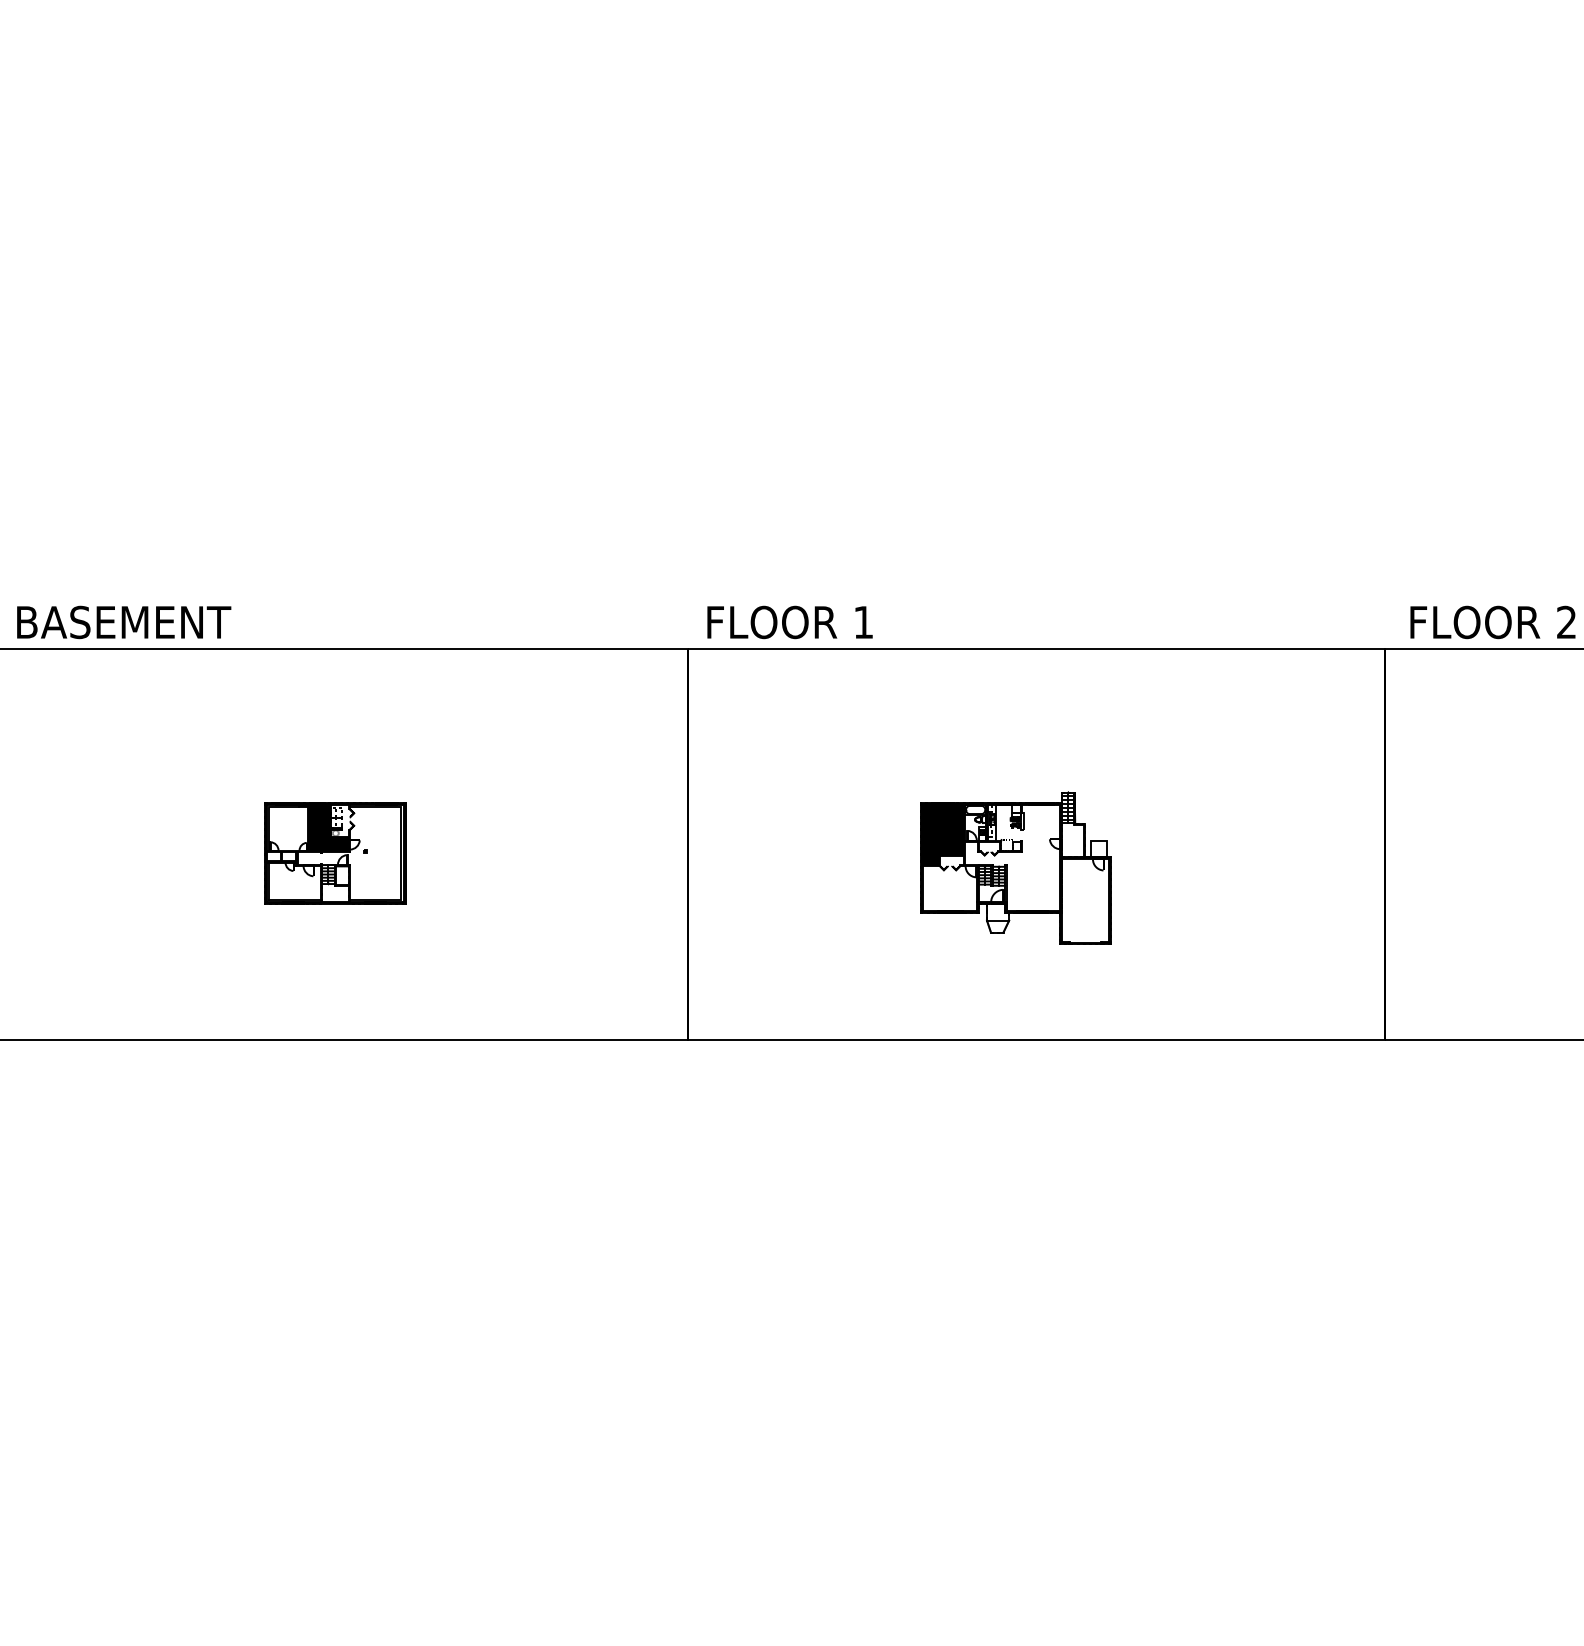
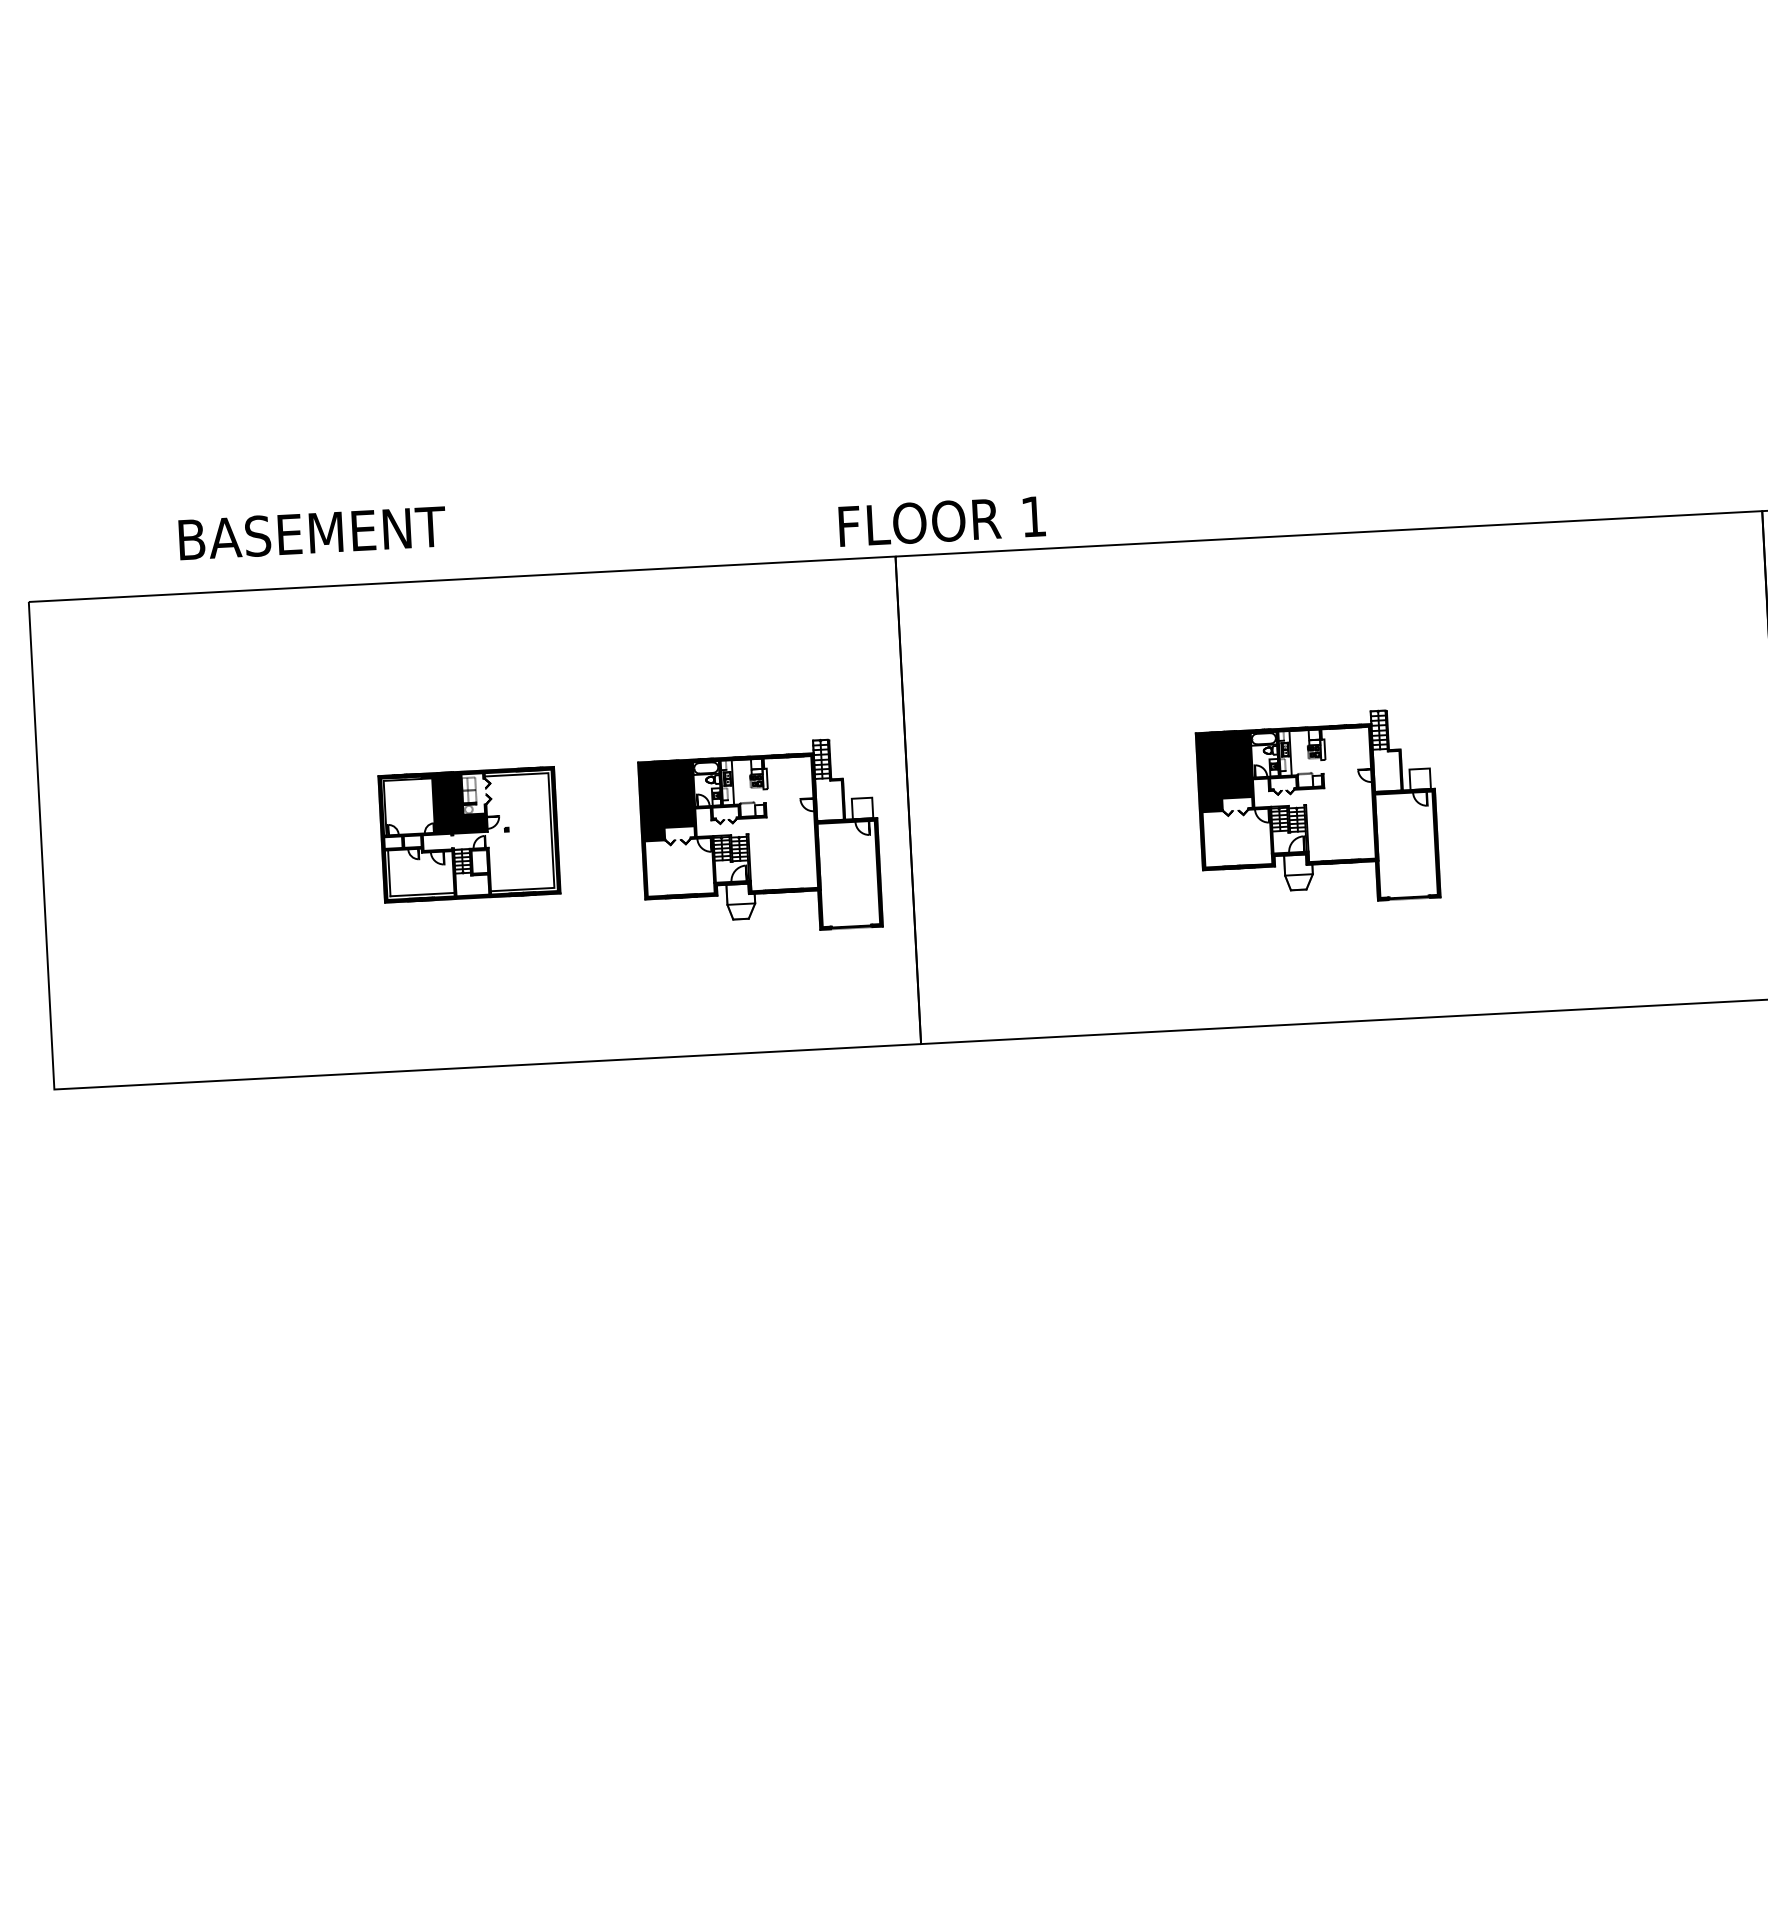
text: (124, 622) -> (312, 533), moved
text: (789, 622) -> (941, 521), moved
part: (567, 867) -> (759, 836), added

